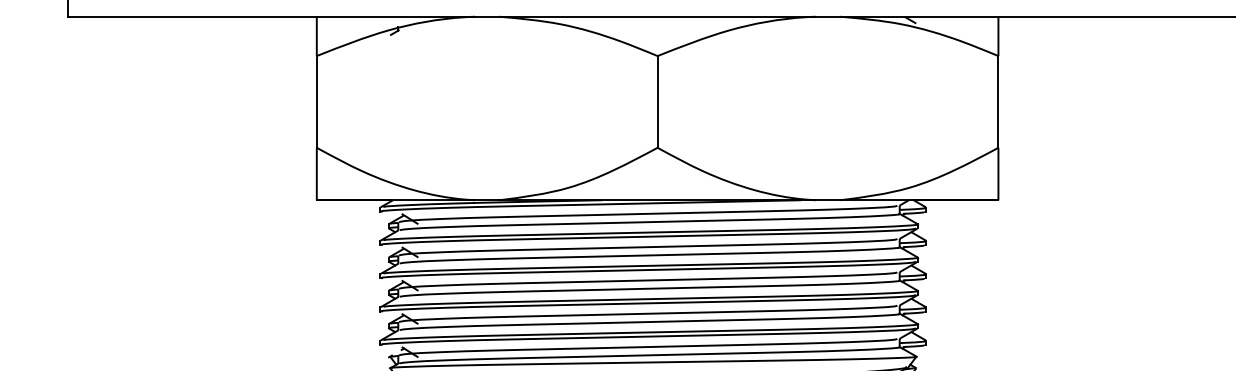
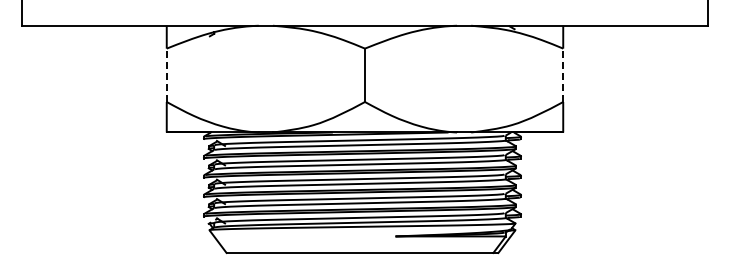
line: (316, 102) -> (166, 75), solid -> dashed
line: (998, 102) -> (563, 75), solid -> dashed

